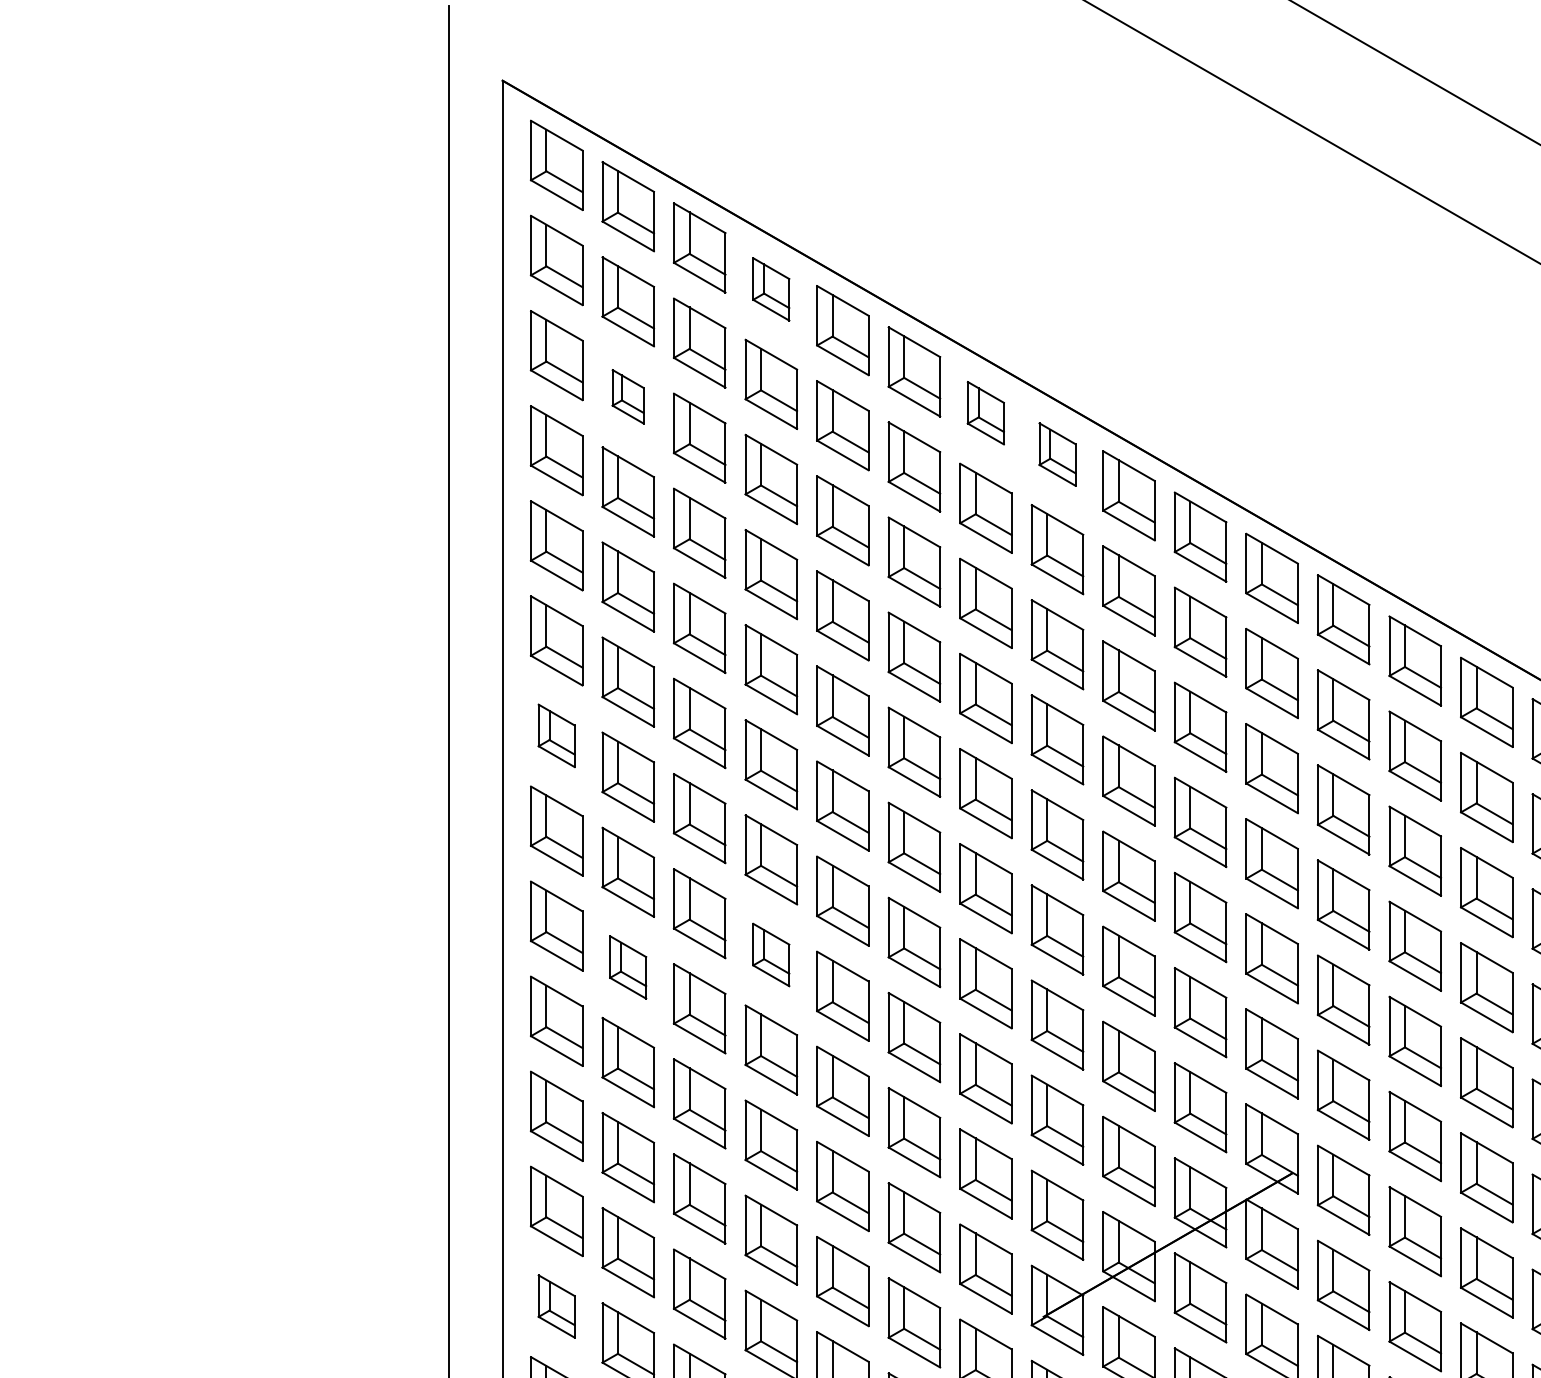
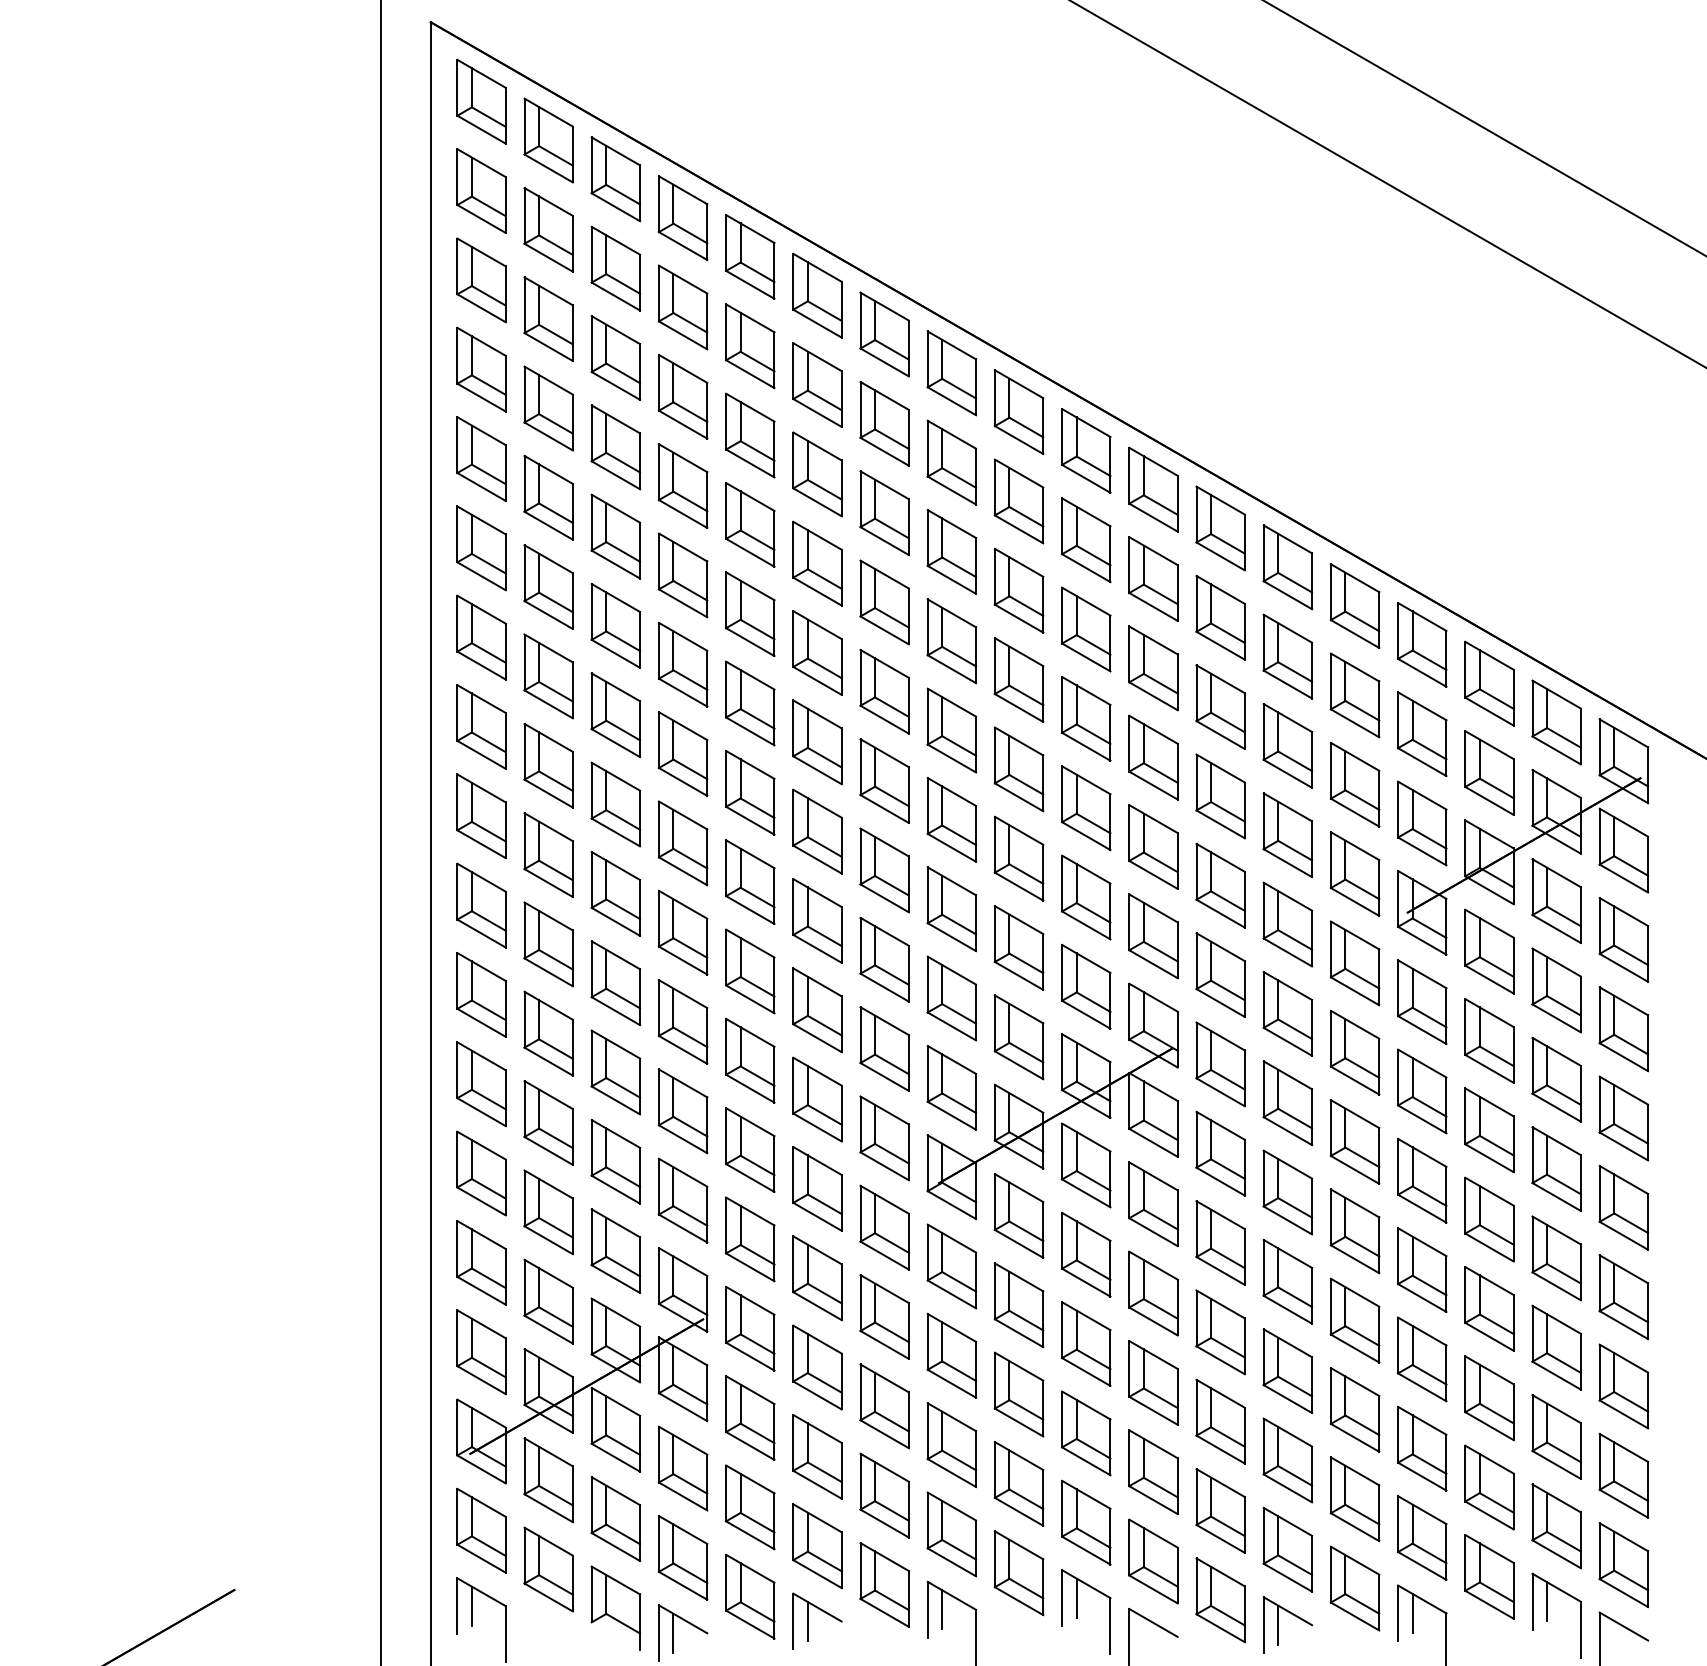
part: (770, 289) -> (682, 218), size x1.43
part: (628, 396) -> (548, 318), size x1.67
part: (985, 413) -> (884, 334), size x1.43
part: (1057, 454) -> (951, 373), size x1.43
part: (556, 735) -> (481, 637), size x1.43
part: (770, 955) -> (682, 843), size x1.43
part: (628, 966) -> (548, 854), size x1.43
part: (556, 1306) -> (481, 1173), size x1.43

